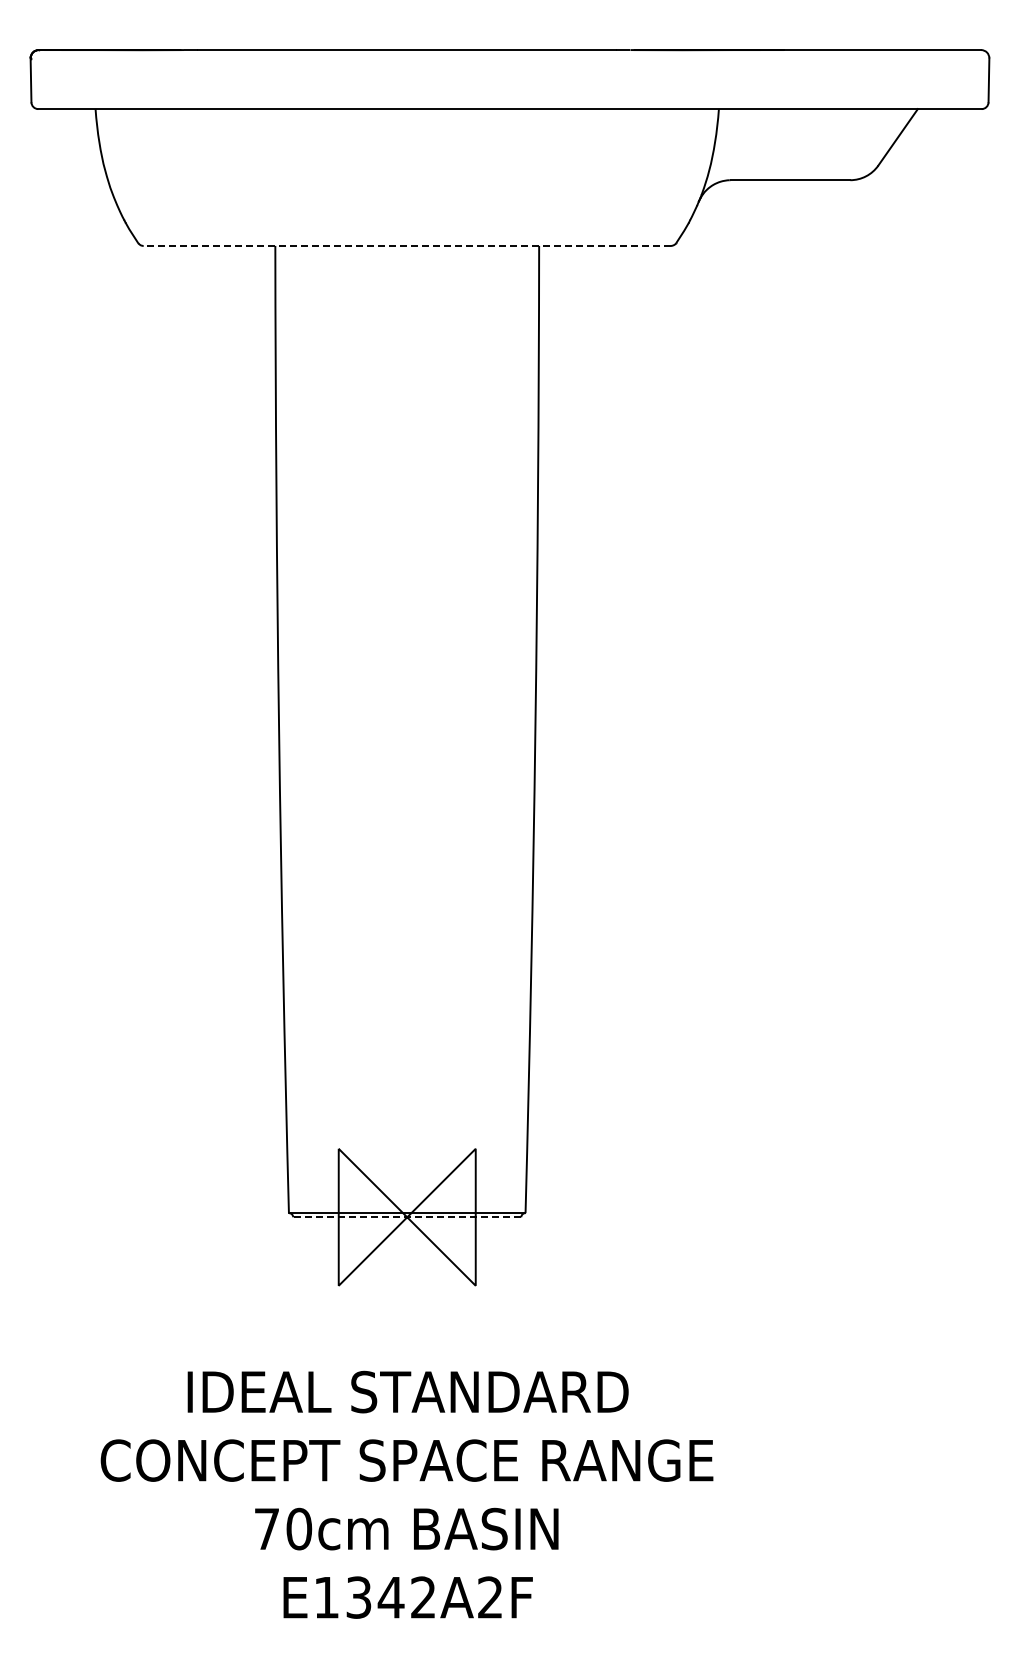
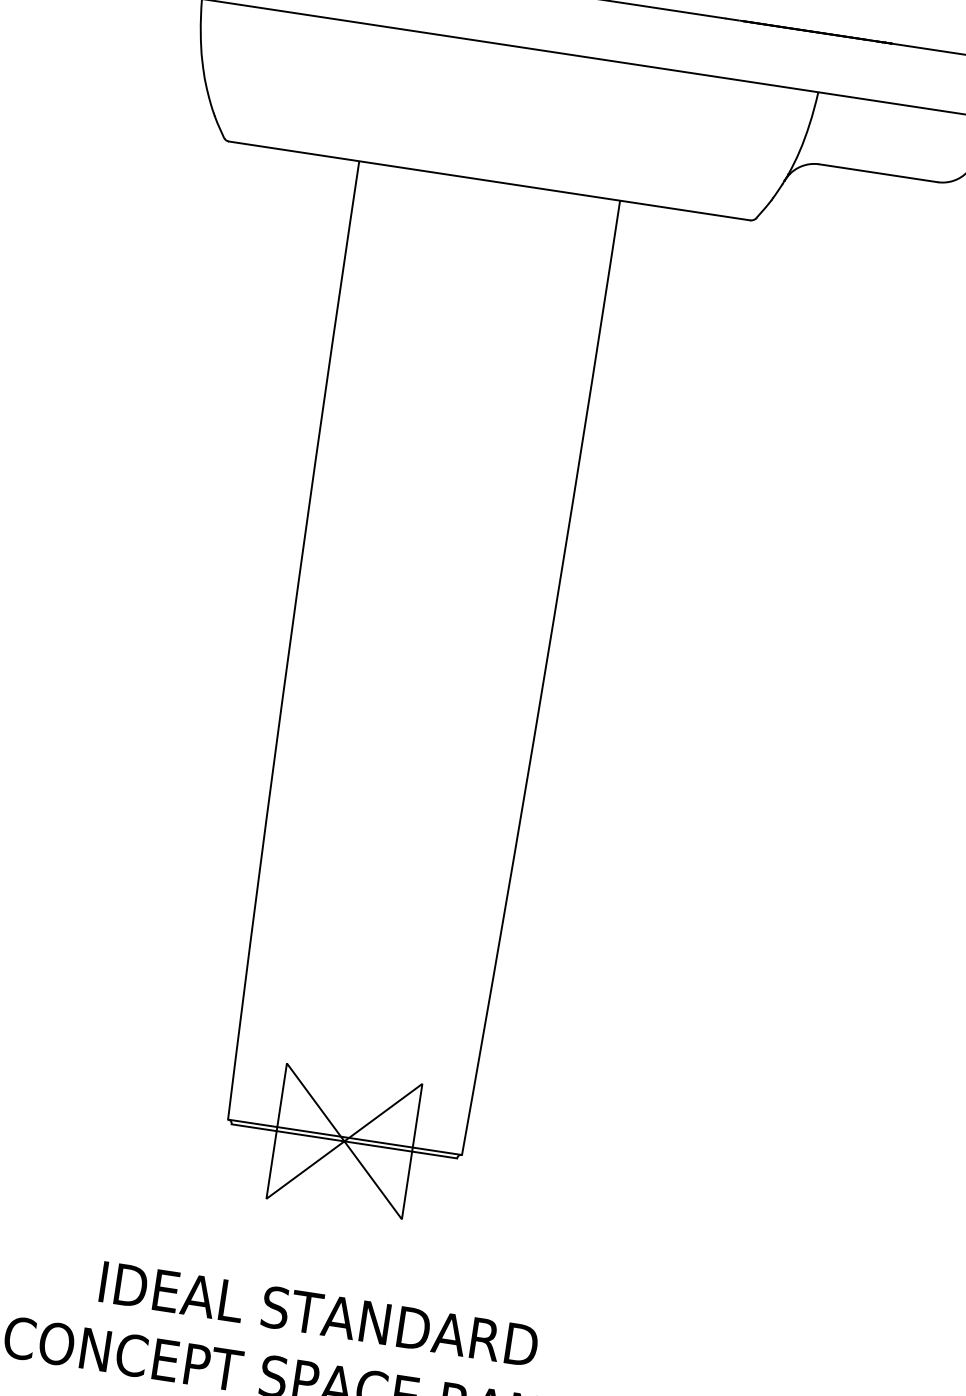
line: (407, 245) -> (490, 180), dashed -> solid
line: (407, 1217) -> (344, 1141), dashed -> solid

